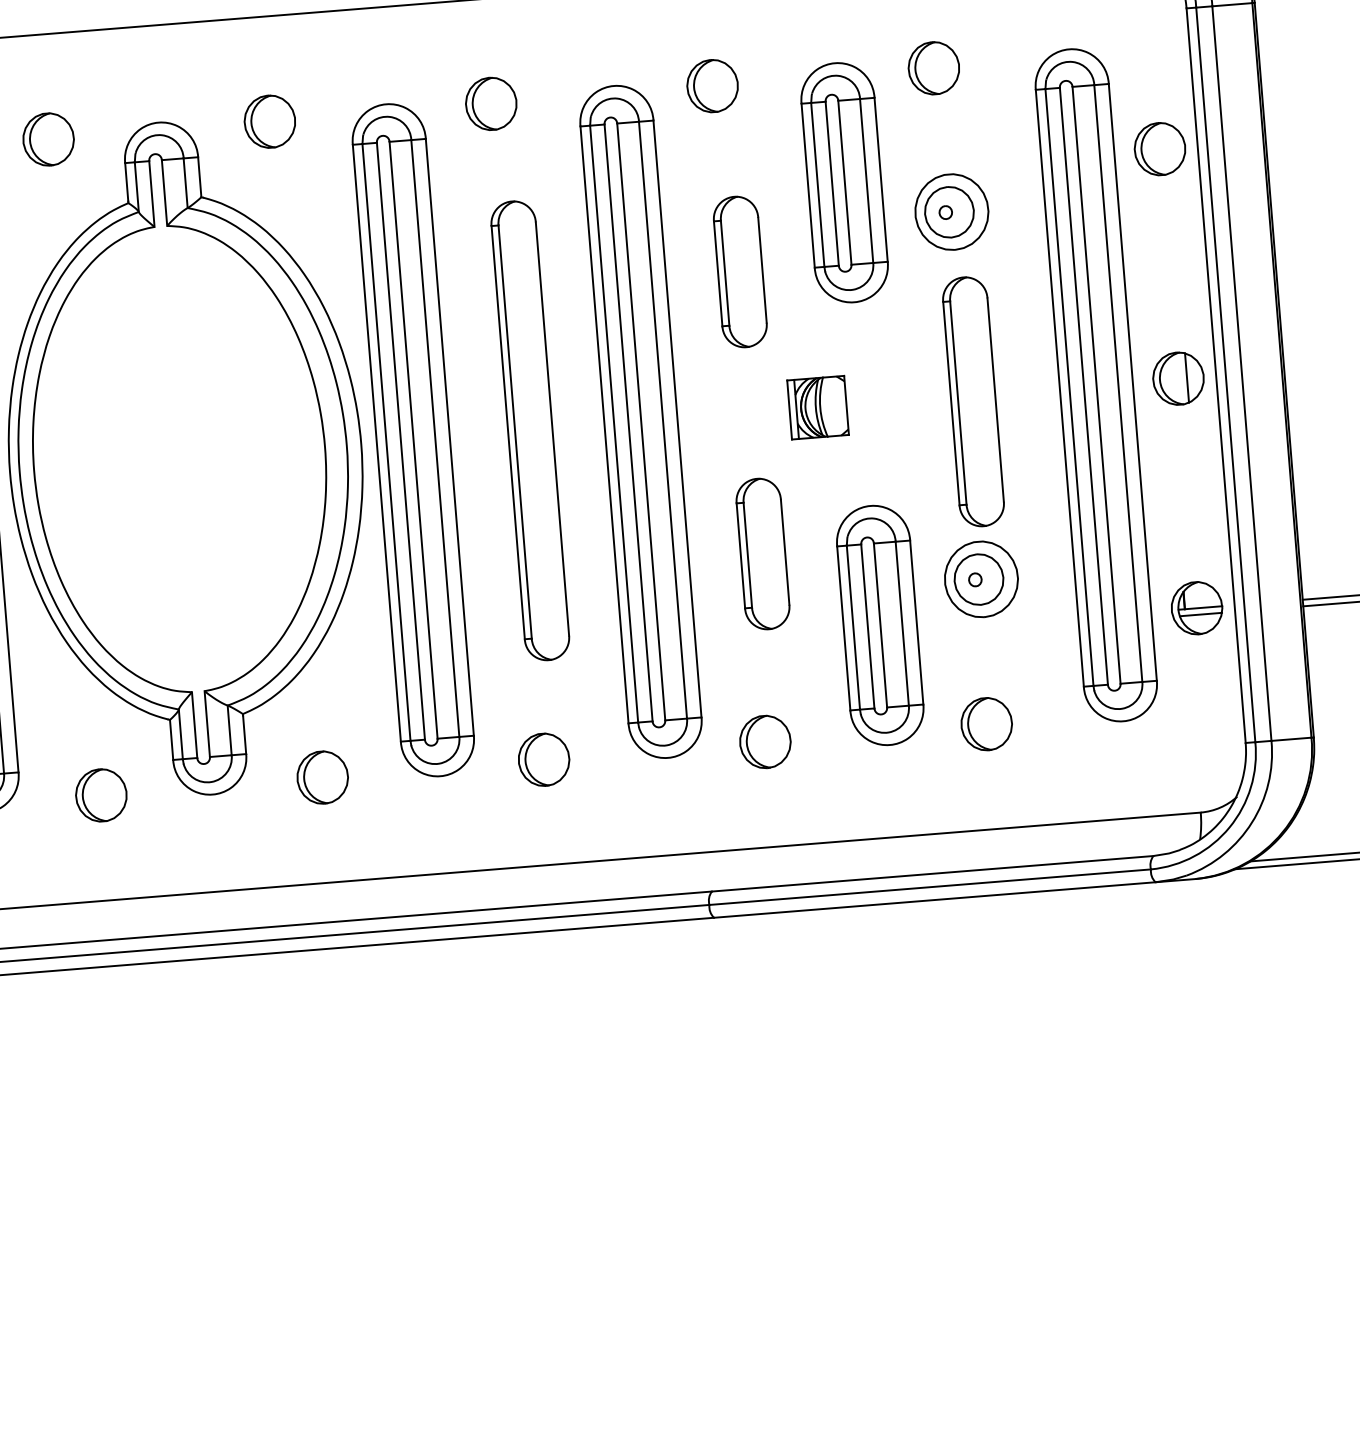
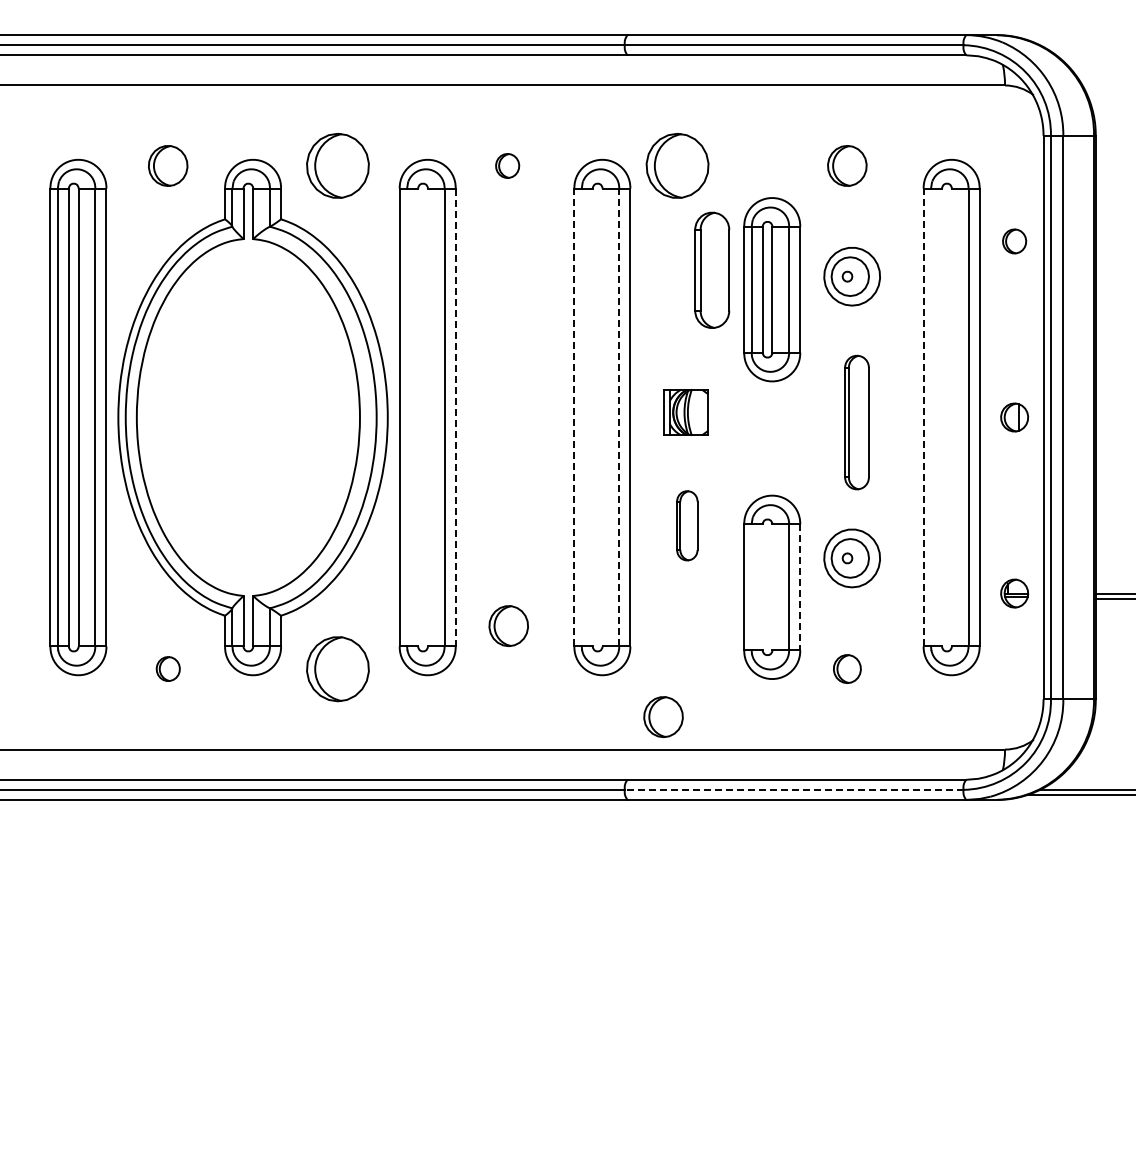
part: (712, 85) -> (677, 165), size x1.6
part: (490, 103) -> (507, 165), size x0.6
part: (269, 121) -> (337, 165), size x1.6
part: (1159, 149) -> (1014, 241), size x0.6
part: (844, 182) -> (772, 289), moved
part: (740, 270) -> (712, 269), moved
part: (1178, 378) -> (1014, 417), size x0.7
line: (1096, 385) -> (951, 417), removed
line: (1084, 386) -> (942, 417), removed
line: (1070, 387) -> (931, 417), removed
line: (1059, 388) -> (923, 417), solid -> dashed
part: (972, 401) -> (856, 422), size x0.7
part: (817, 407) -> (685, 412), moved
line: (663, 420) -> (619, 417), solid -> dashed
line: (641, 421) -> (602, 417), removed
line: (628, 422) -> (592, 417), removed
line: (604, 424) -> (574, 417), solid -> dashed
line: (613, 424) -> (581, 417), removed
part: (530, 430) -> (517, 417), removed
line: (449, 437) -> (455, 417), solid -> dashed
line: (413, 440) -> (427, 417), removed
line: (401, 441) -> (418, 417), removed
line: (386, 442) -> (407, 417), removed
part: (763, 553) -> (687, 525), size x0.6
part: (1196, 608) -> (1014, 593), size x0.7
line: (917, 622) -> (800, 587), solid -> dashed
line: (880, 625) -> (772, 587), removed
line: (867, 626) -> (762, 587), removed
line: (853, 627) -> (751, 587), removed
part: (986, 723) -> (847, 668), size x0.7
part: (765, 741) -> (663, 716), moved
part: (543, 759) -> (508, 625), moved
part: (322, 776) -> (337, 668), size x1.6
part: (101, 794) -> (168, 668), size x0.6
line: (929, 886) -> (793, 789), solid -> dashed

